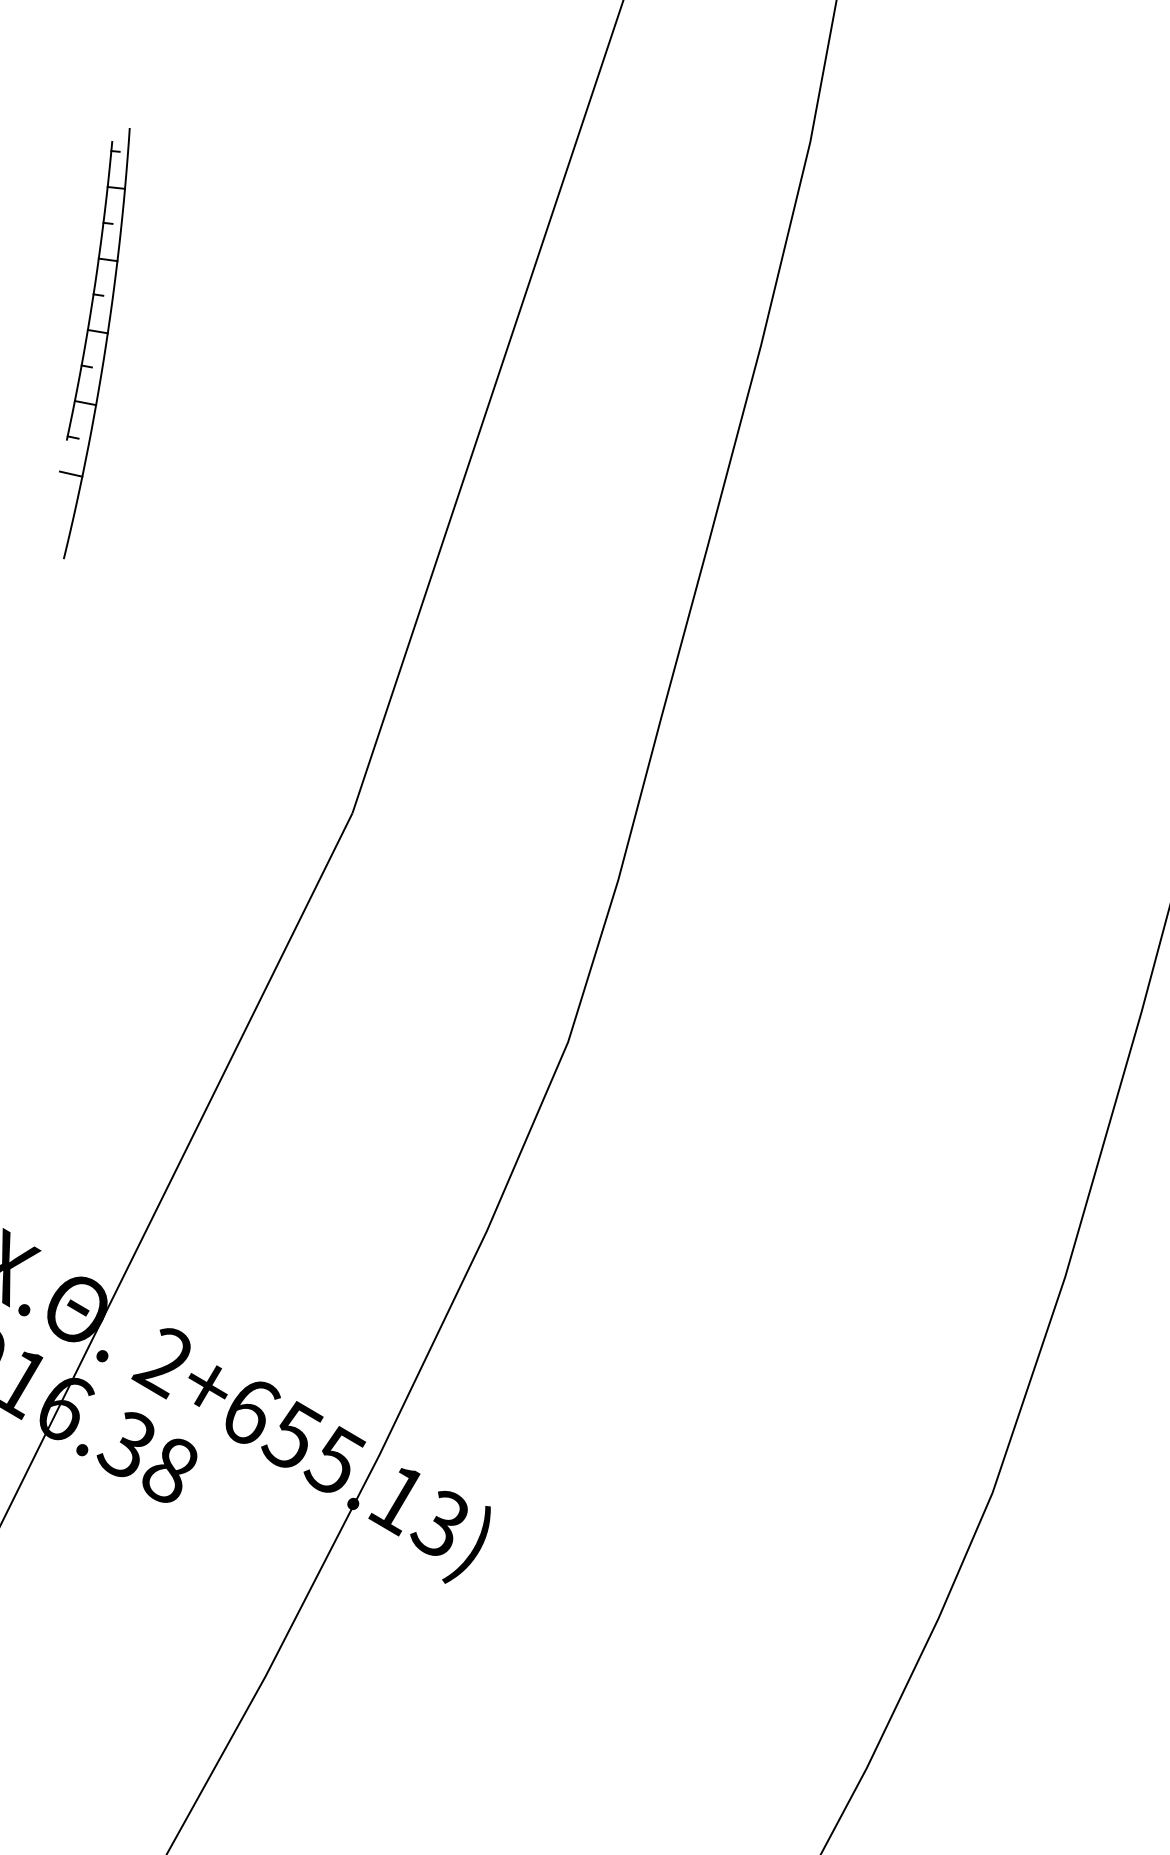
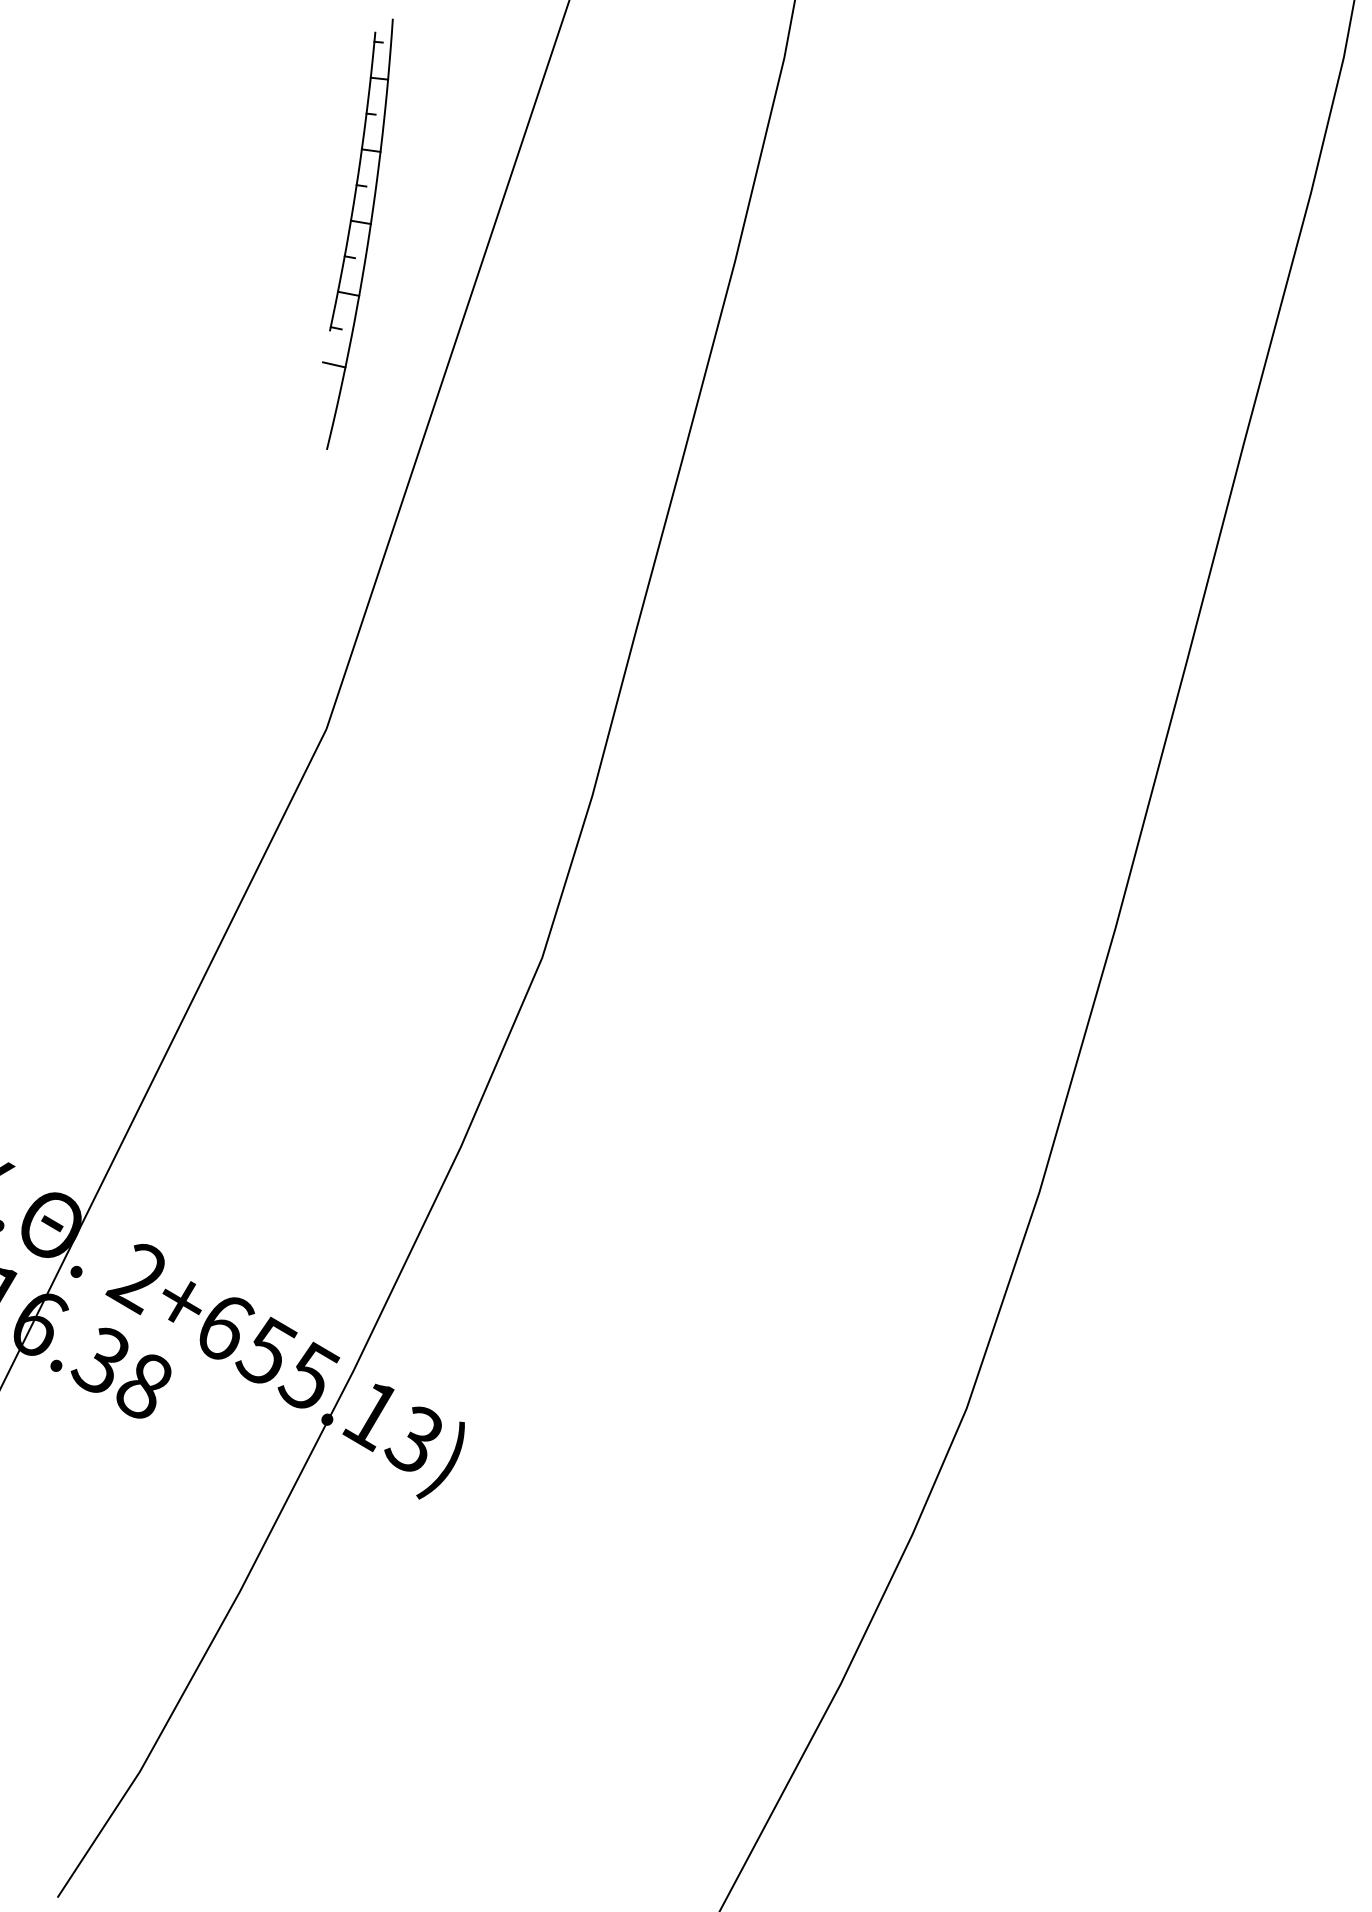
part: (94, 342) -> (357, 233), moved

